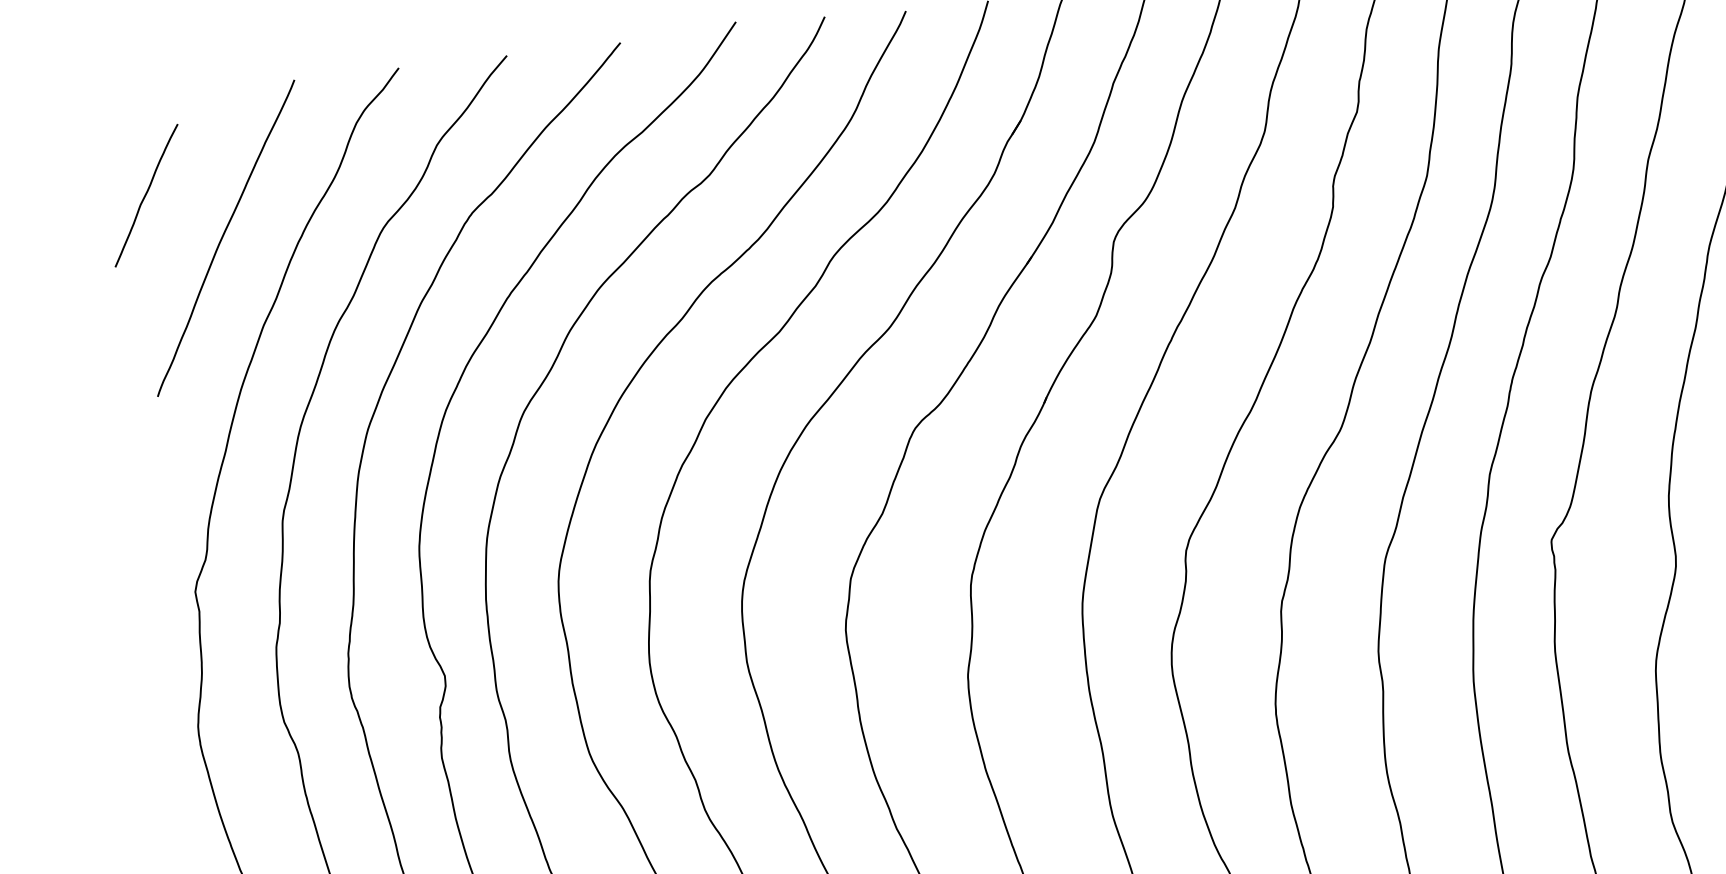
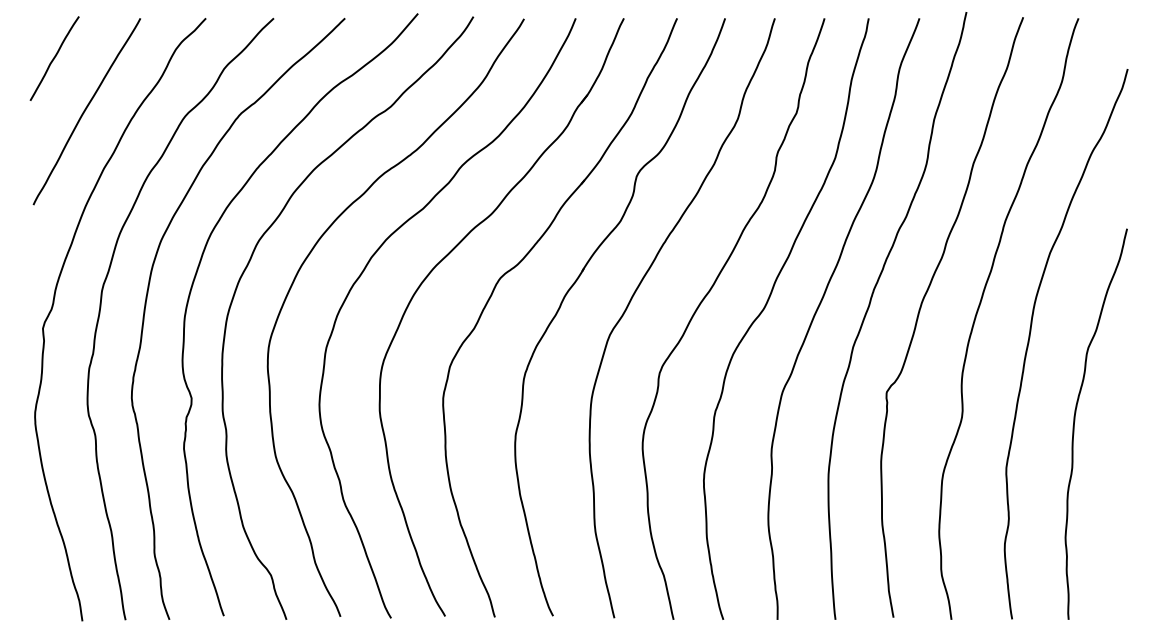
curve: (146, 195) -> (54, 58), moved

